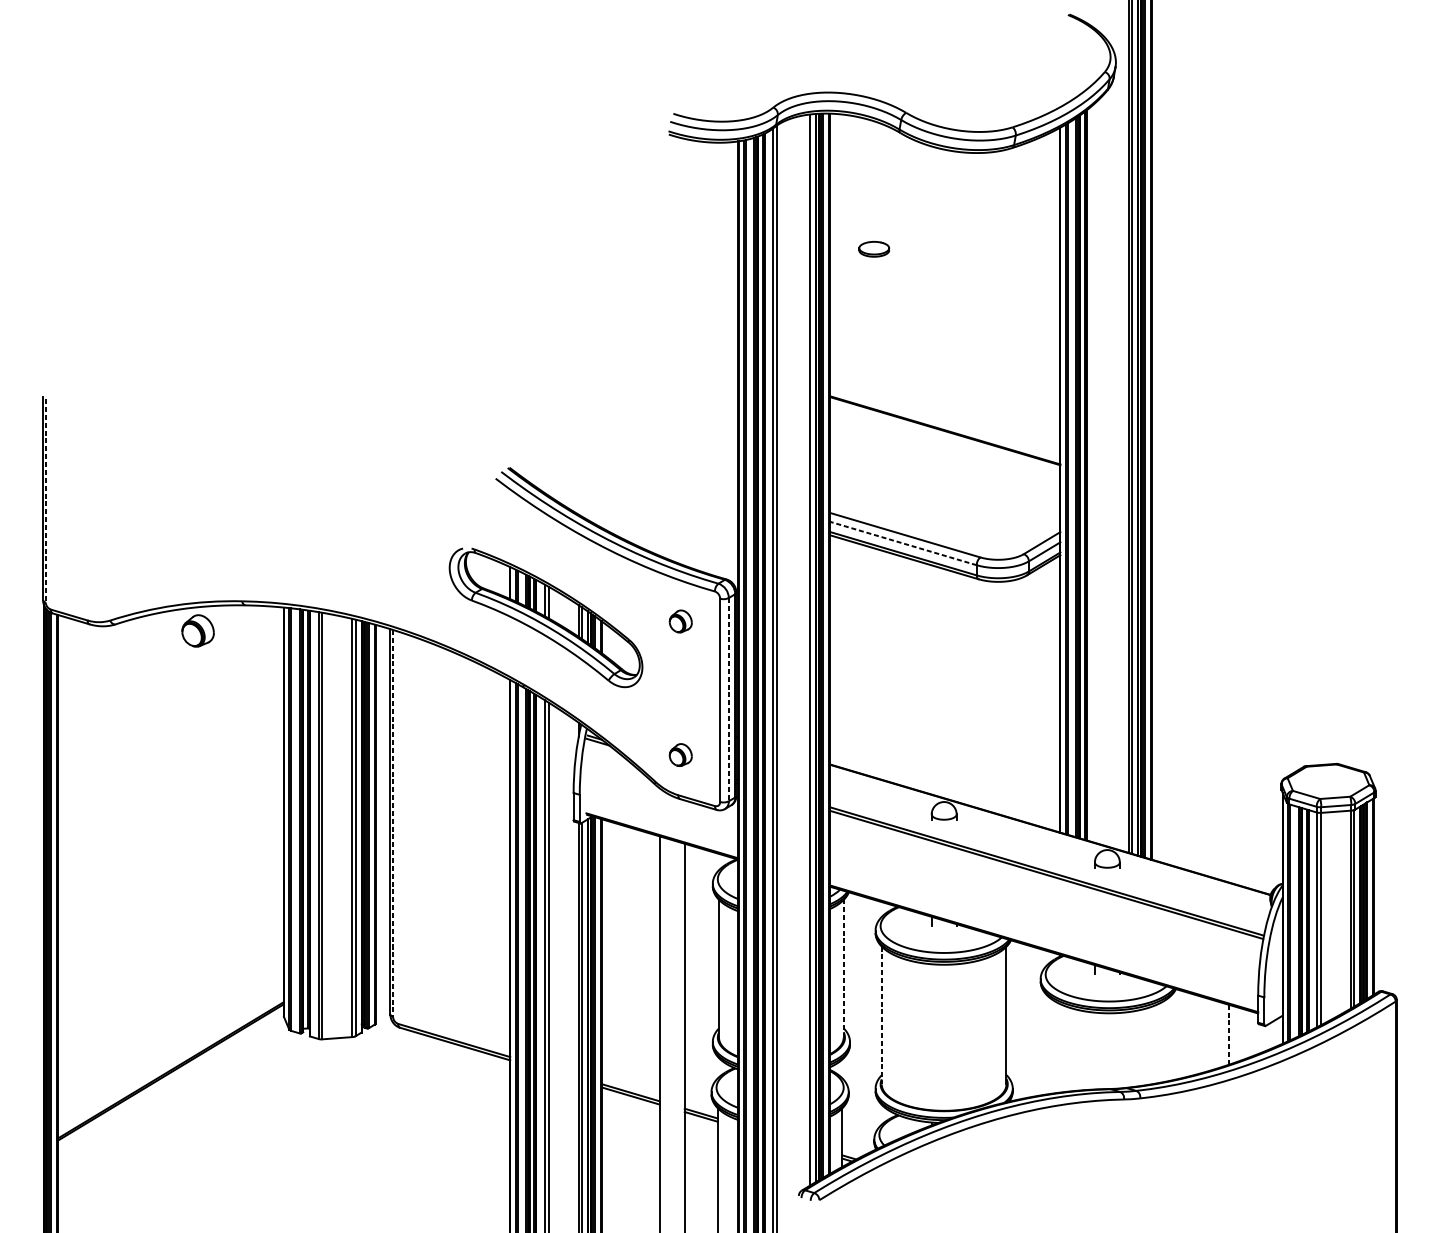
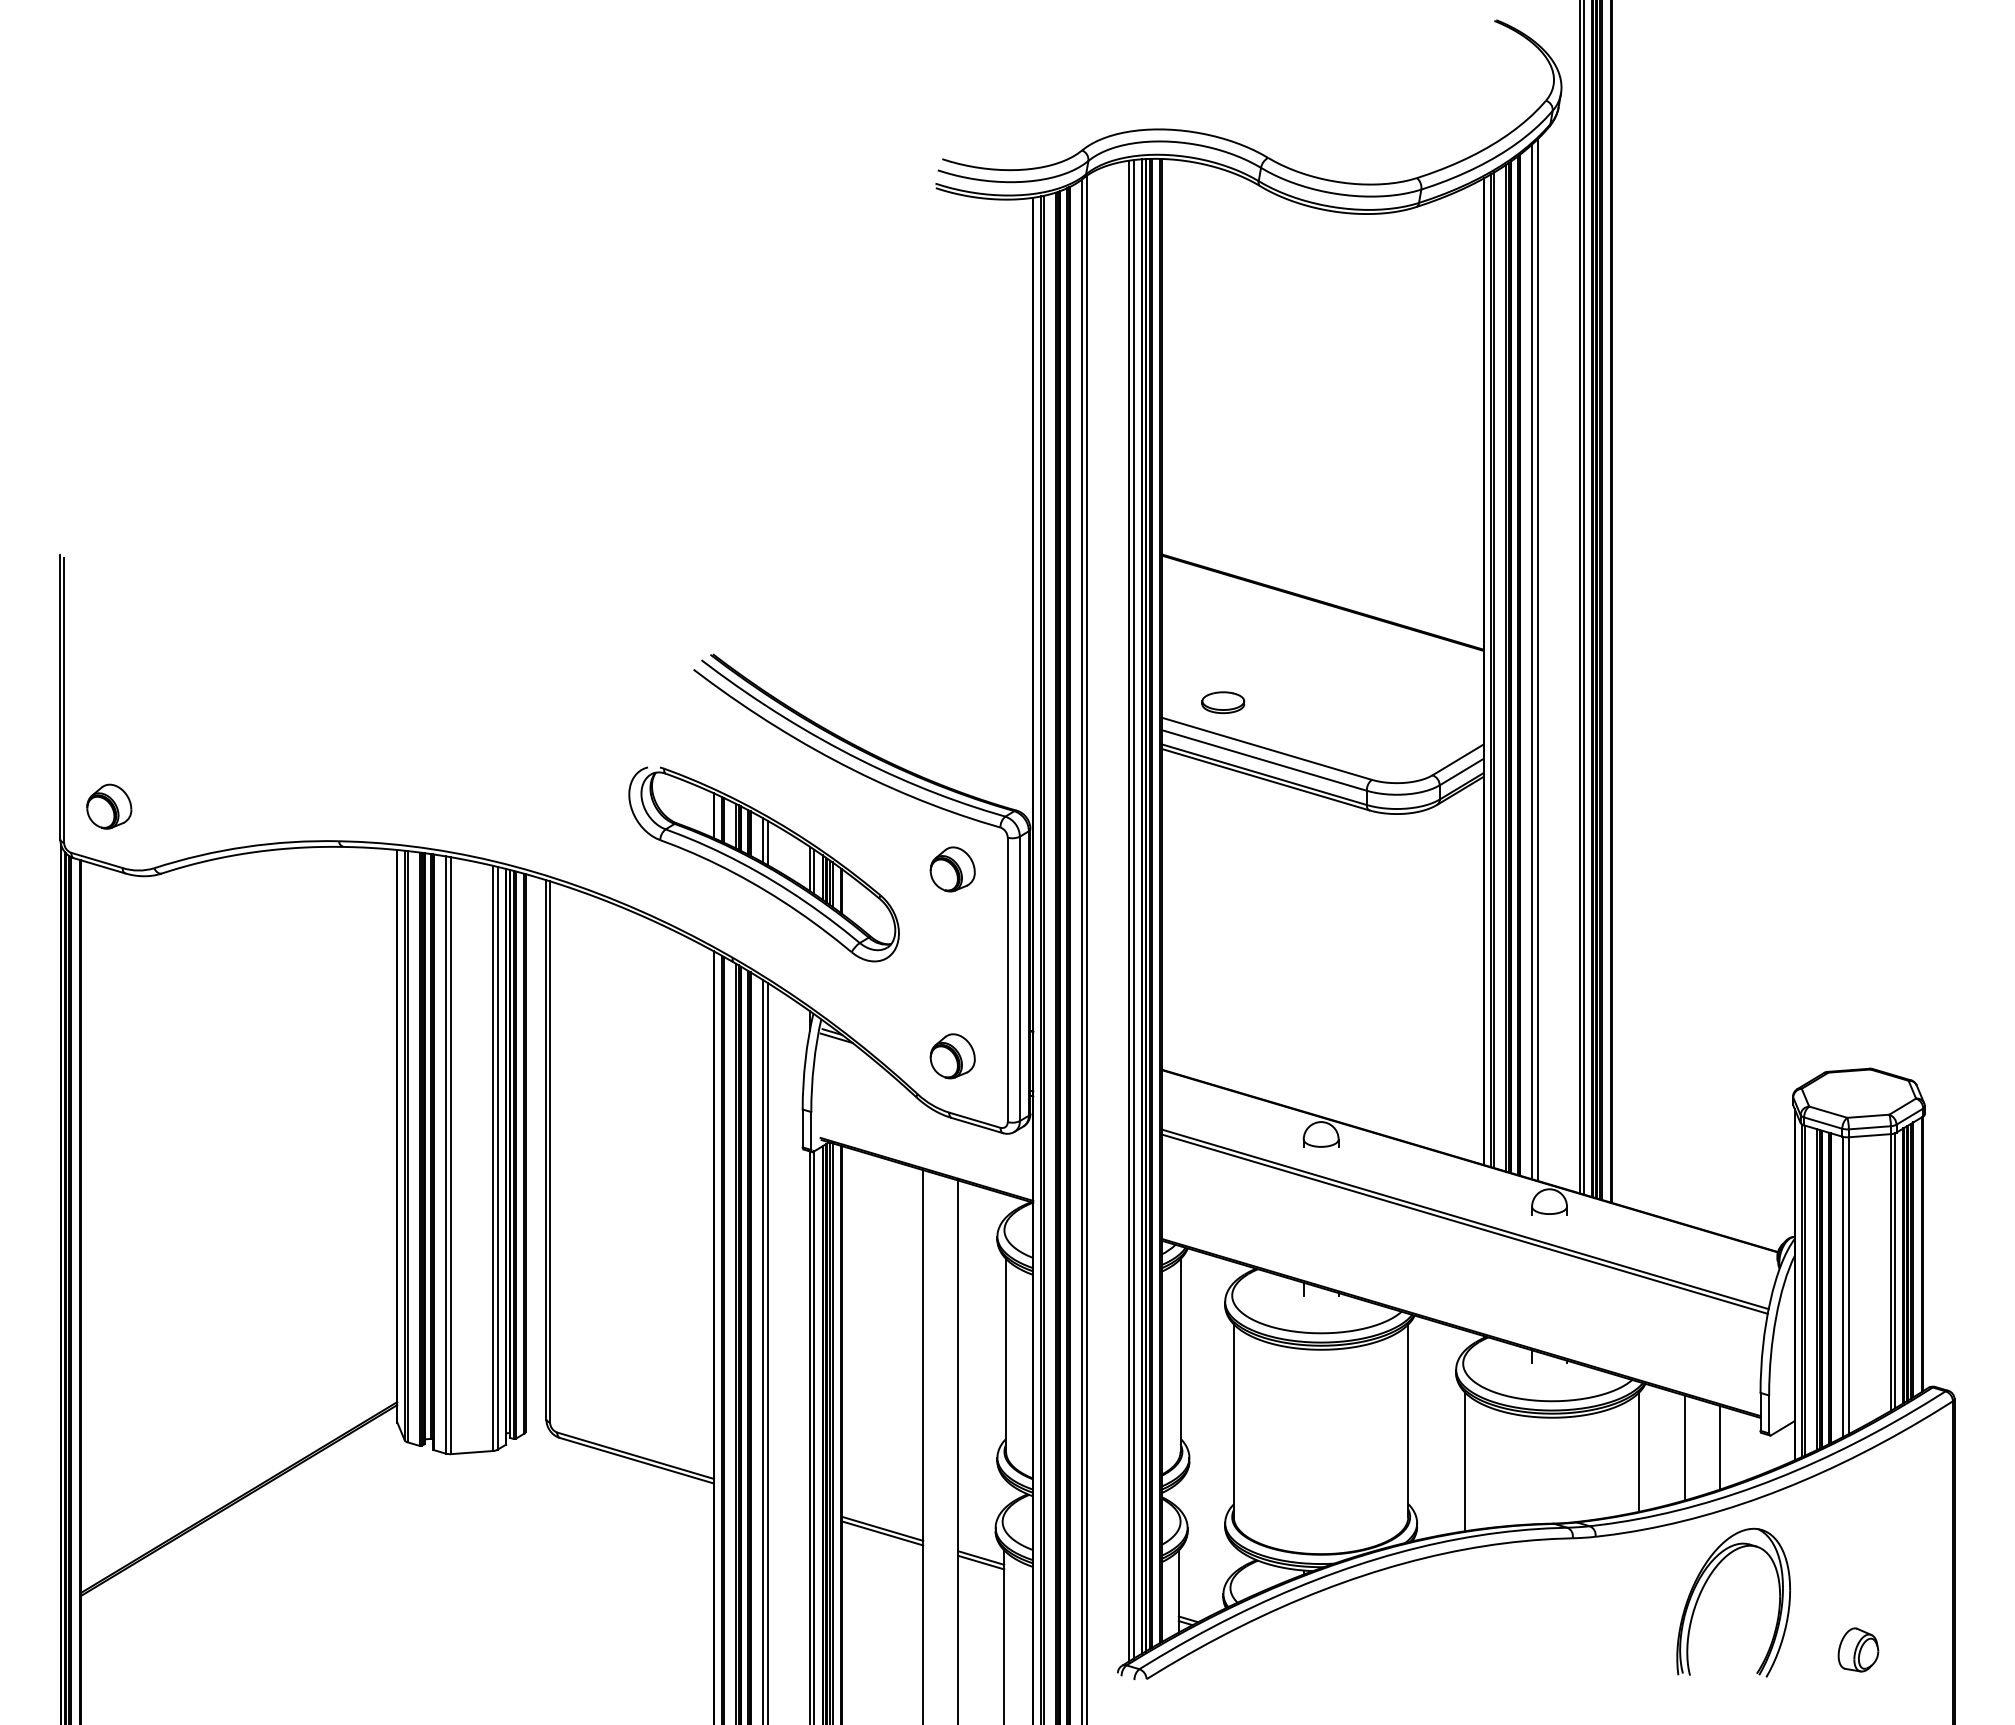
part: (874, 249) -> (1223, 702), moved
line: (1098, 471) -> (1537, 659), added
line: (1095, 472) -> (1532, 661), added
line: (46, 501) -> (64, 701), dashed -> solid
line: (902, 543) -> (1263, 760), dashed -> solid
part: (680, 621) -> (952, 869), size x1.43
part: (198, 630) -> (109, 806), moved
line: (807, 650) -> (1129, 910), added
line: (728, 700) -> (1019, 979), dashed -> solid
part: (680, 755) -> (952, 1056), size x1.43
line: (393, 823) -> (550, 1151), dashed -> solid
line: (843, 968) -> (1180, 1354), dashed -> solid
line: (881, 1015) -> (1233, 1420), dashed -> solid
line: (1203, 1034) -> (1684, 1447), added
line: (1228, 1034) -> (1719, 1447), dashed -> solid
line: (1171, 1037) -> (1639, 1451), added
line: (1046, 1044) -> (1464, 1461), added
part: (1218, 1134) -> (1704, 1587), added
part: (1328, 1178) -> (1858, 1649), added

